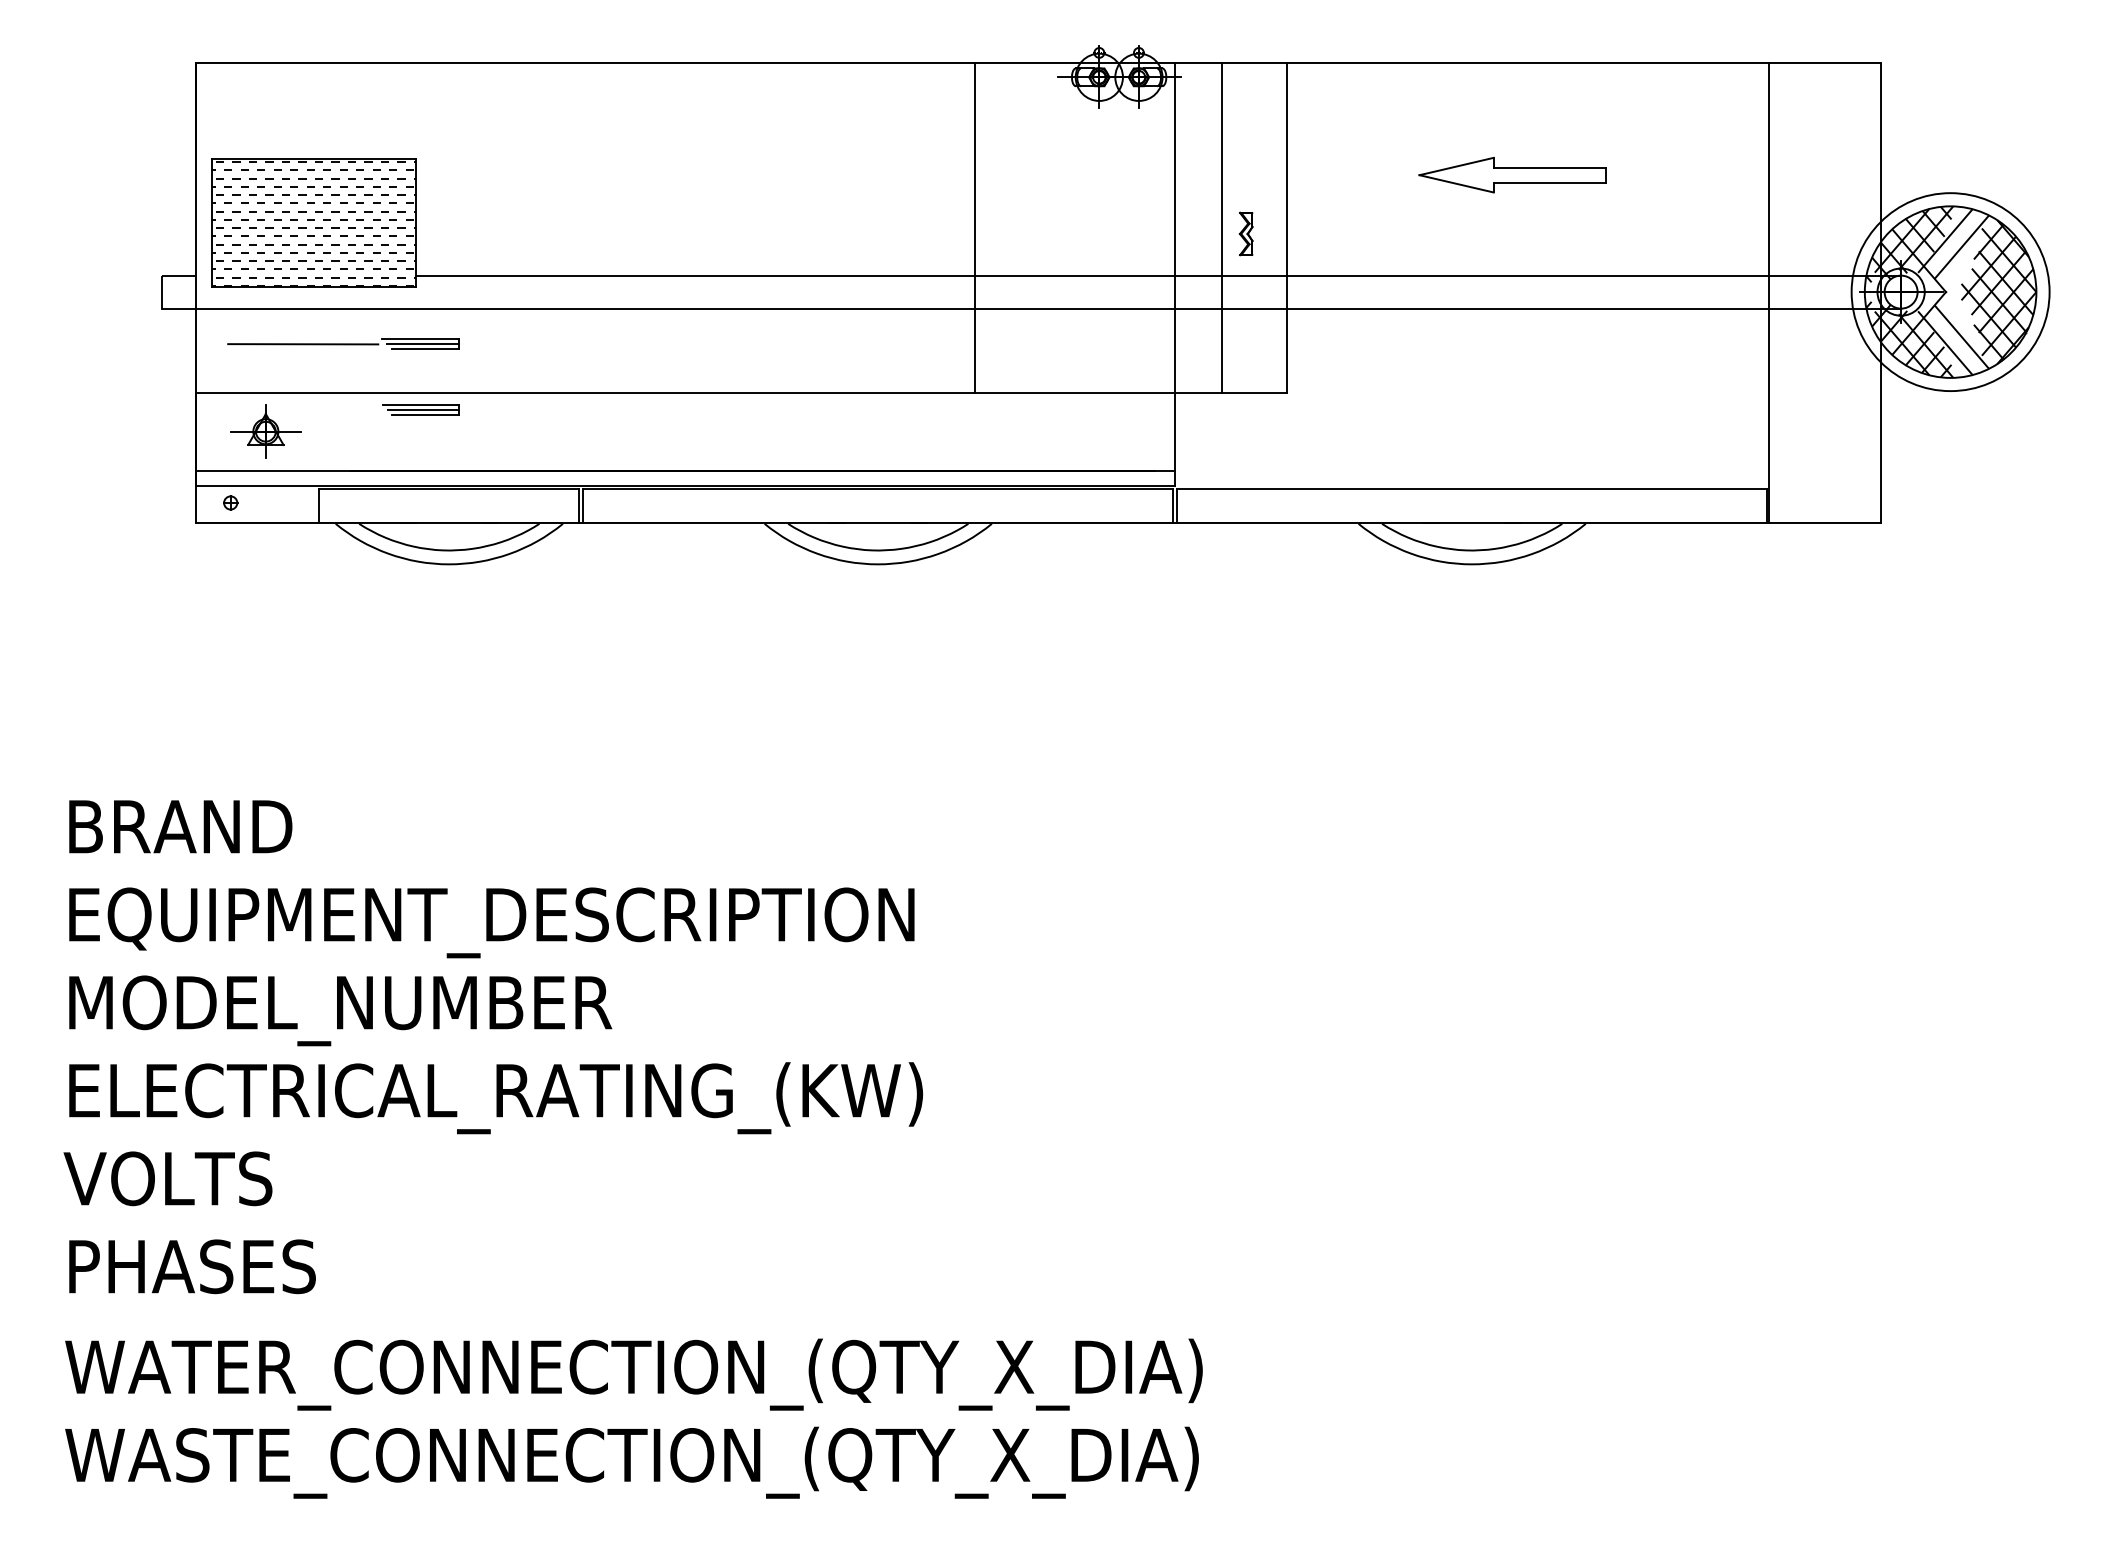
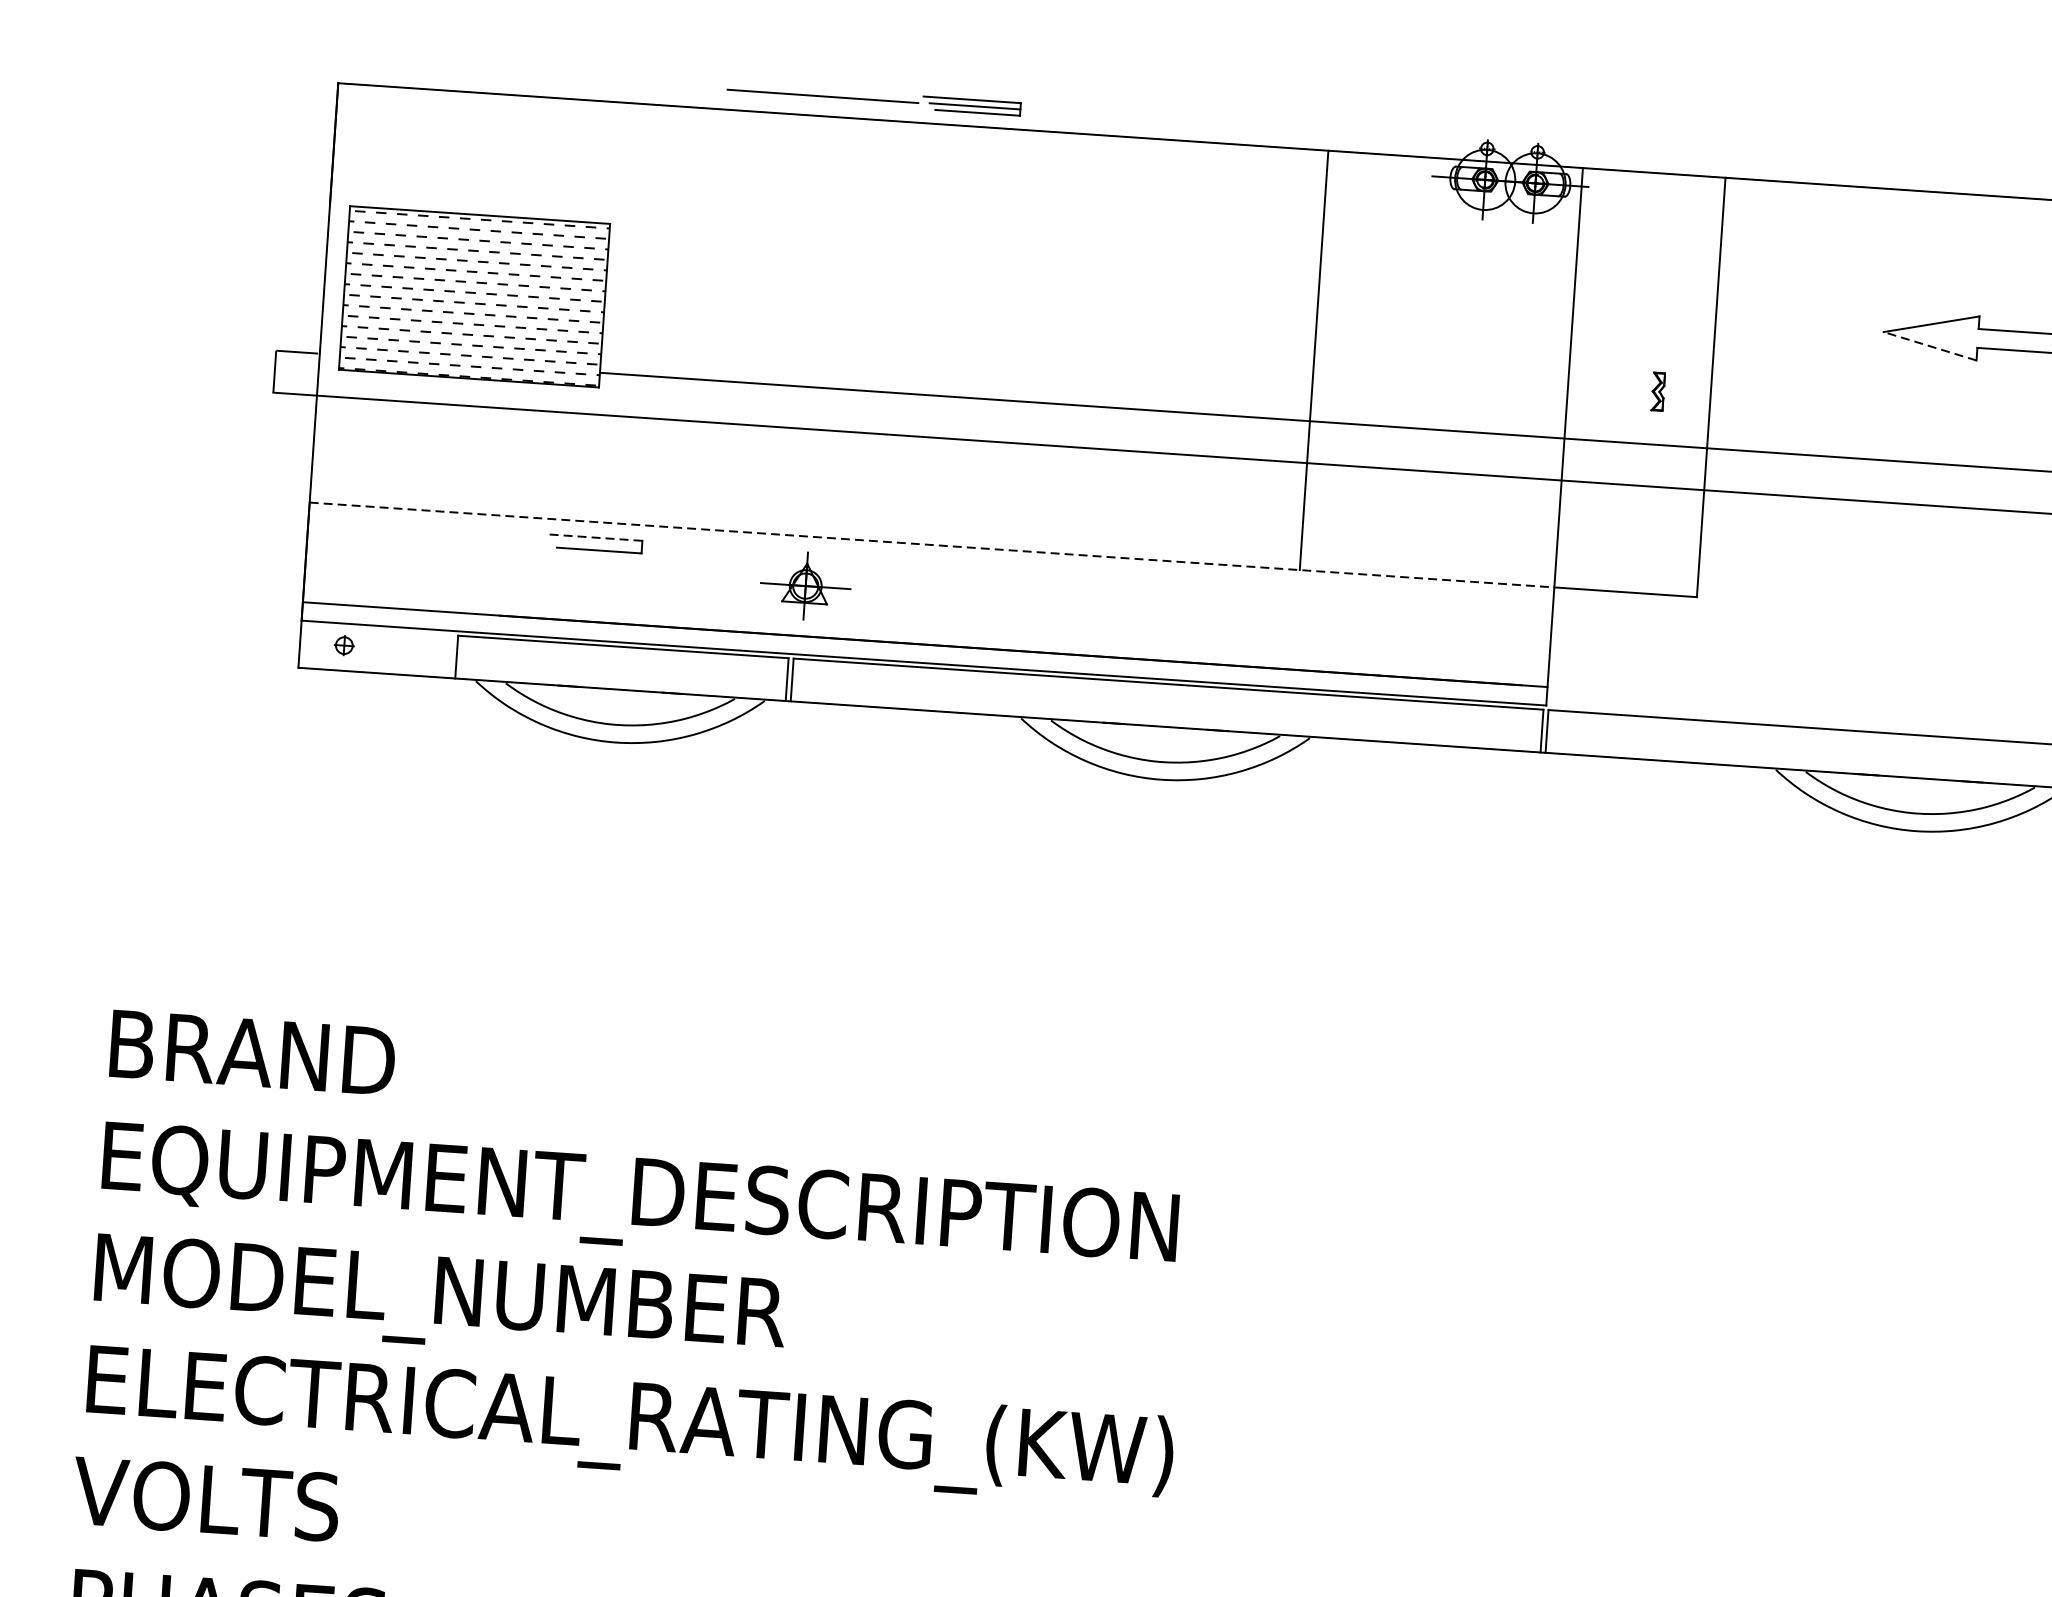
line: (1456, 183) -> (1929, 345), solid -> dashed
line: (1221, 227) -> (1627, 381), removed
part: (1245, 233) -> (1657, 391), size x0.7
part: (343, 343) -> (874, 98), moved
line: (685, 392) -> (931, 544), solid -> dashed
line: (420, 404) -> (594, 536), solid -> dashed
line: (422, 409) -> (596, 543), removed
part: (265, 431) -> (805, 585), moved

